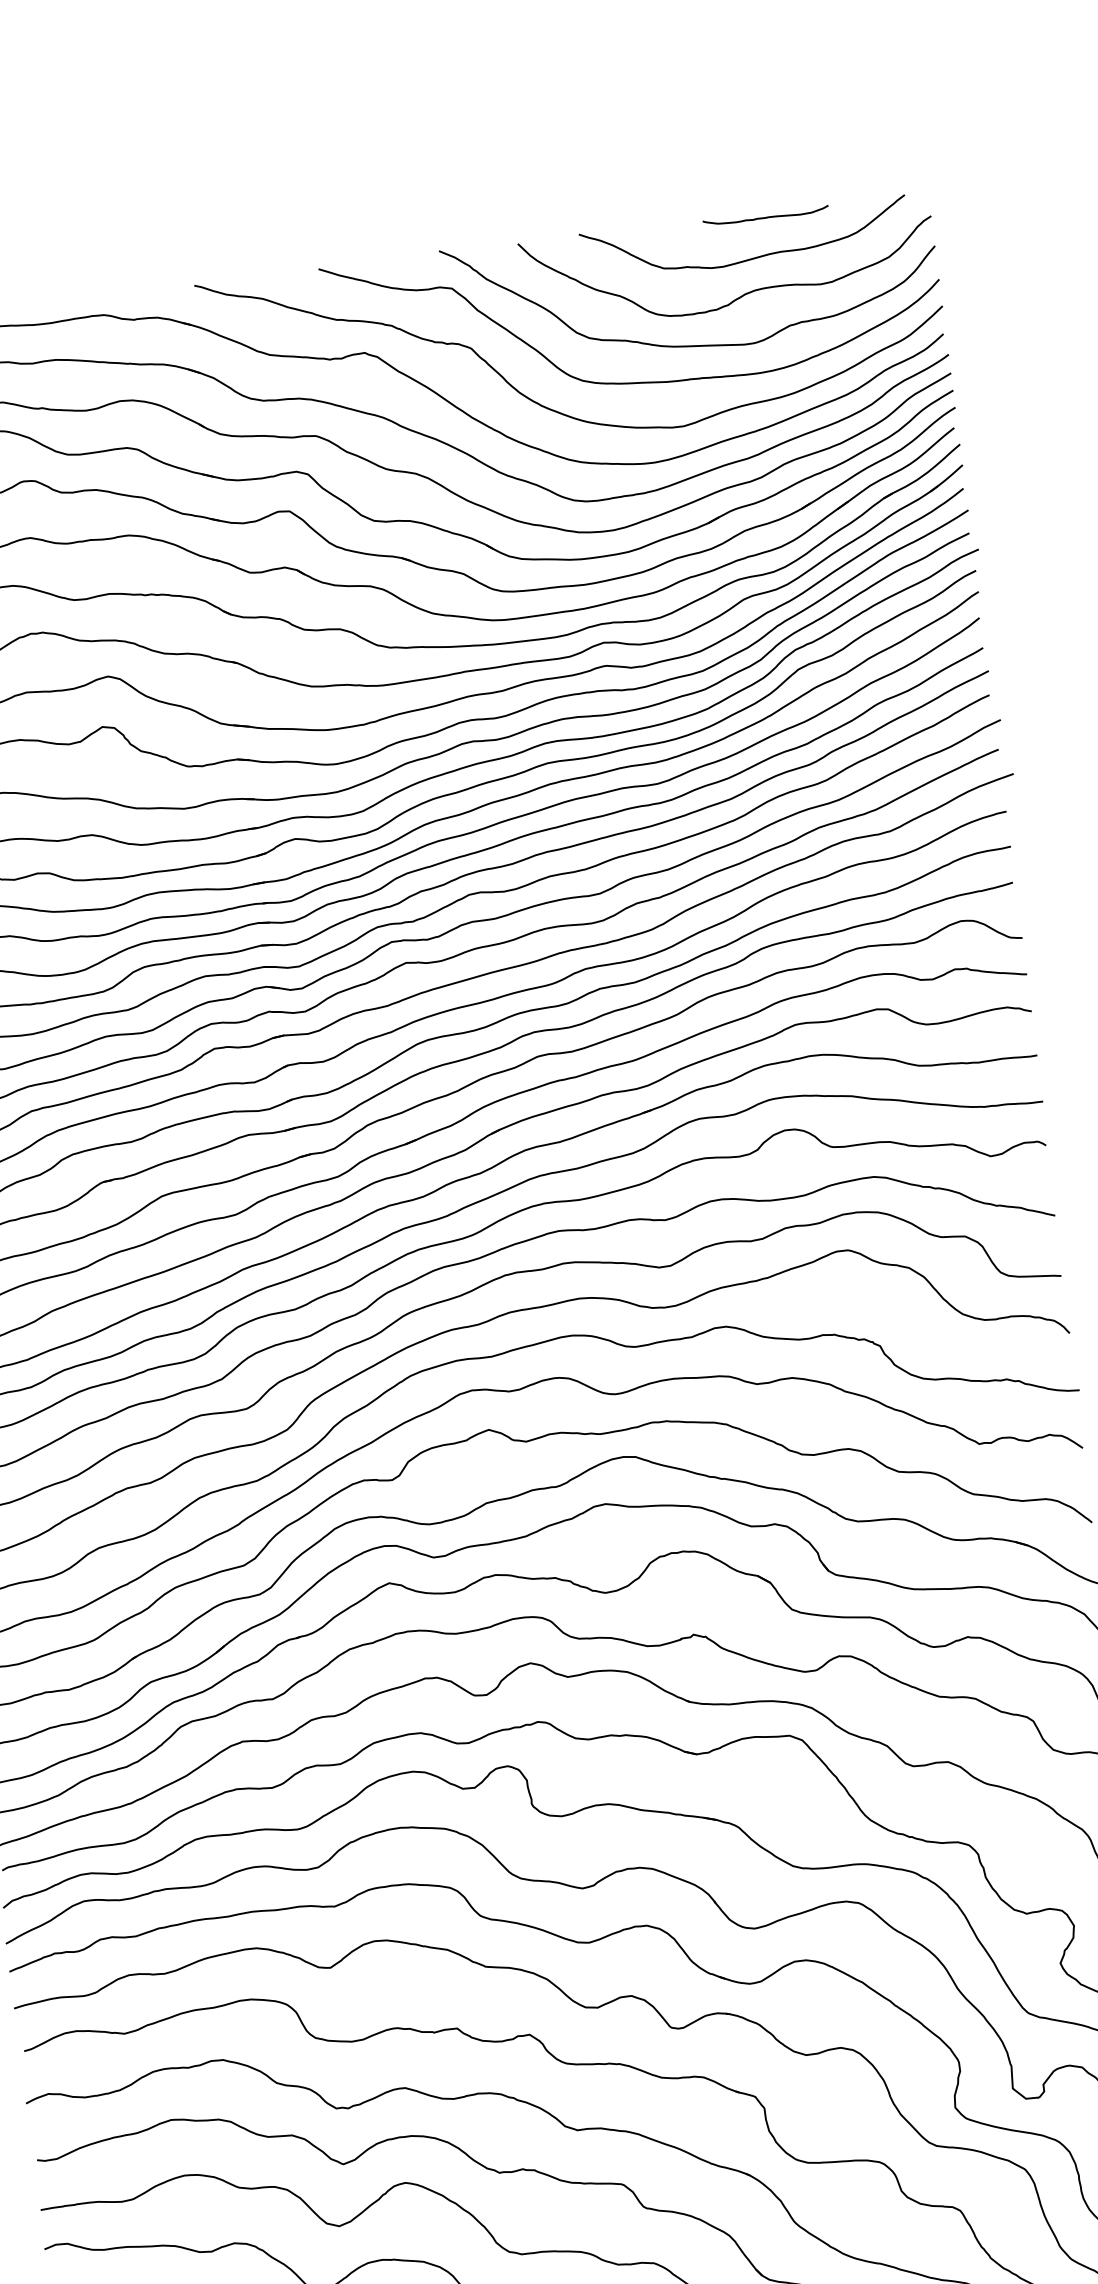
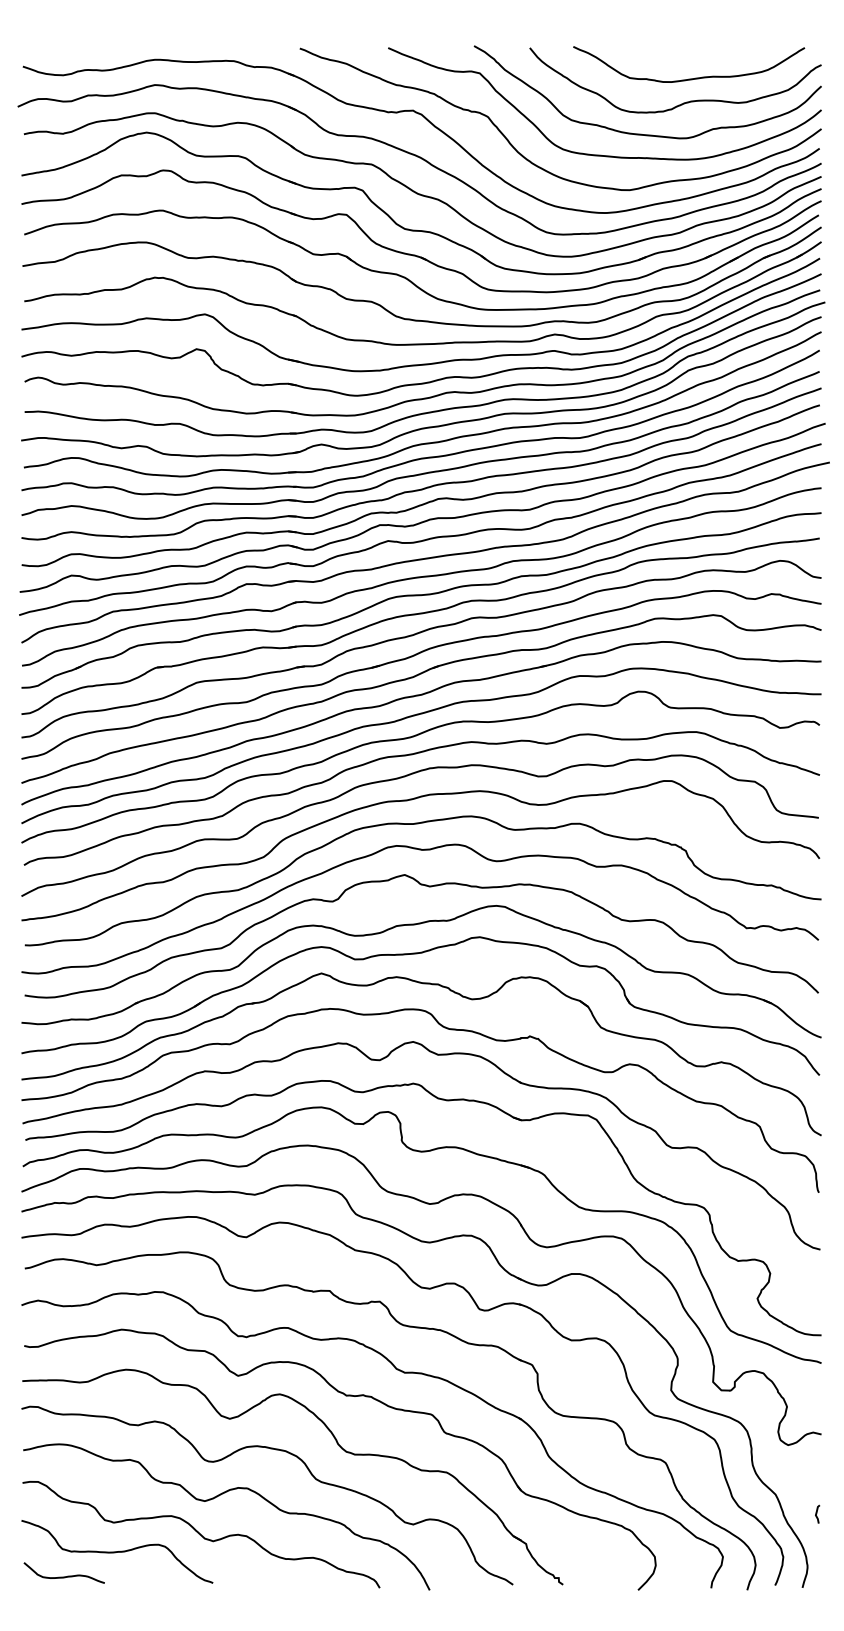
curve: (765, 216) -> (705, 50), removed

